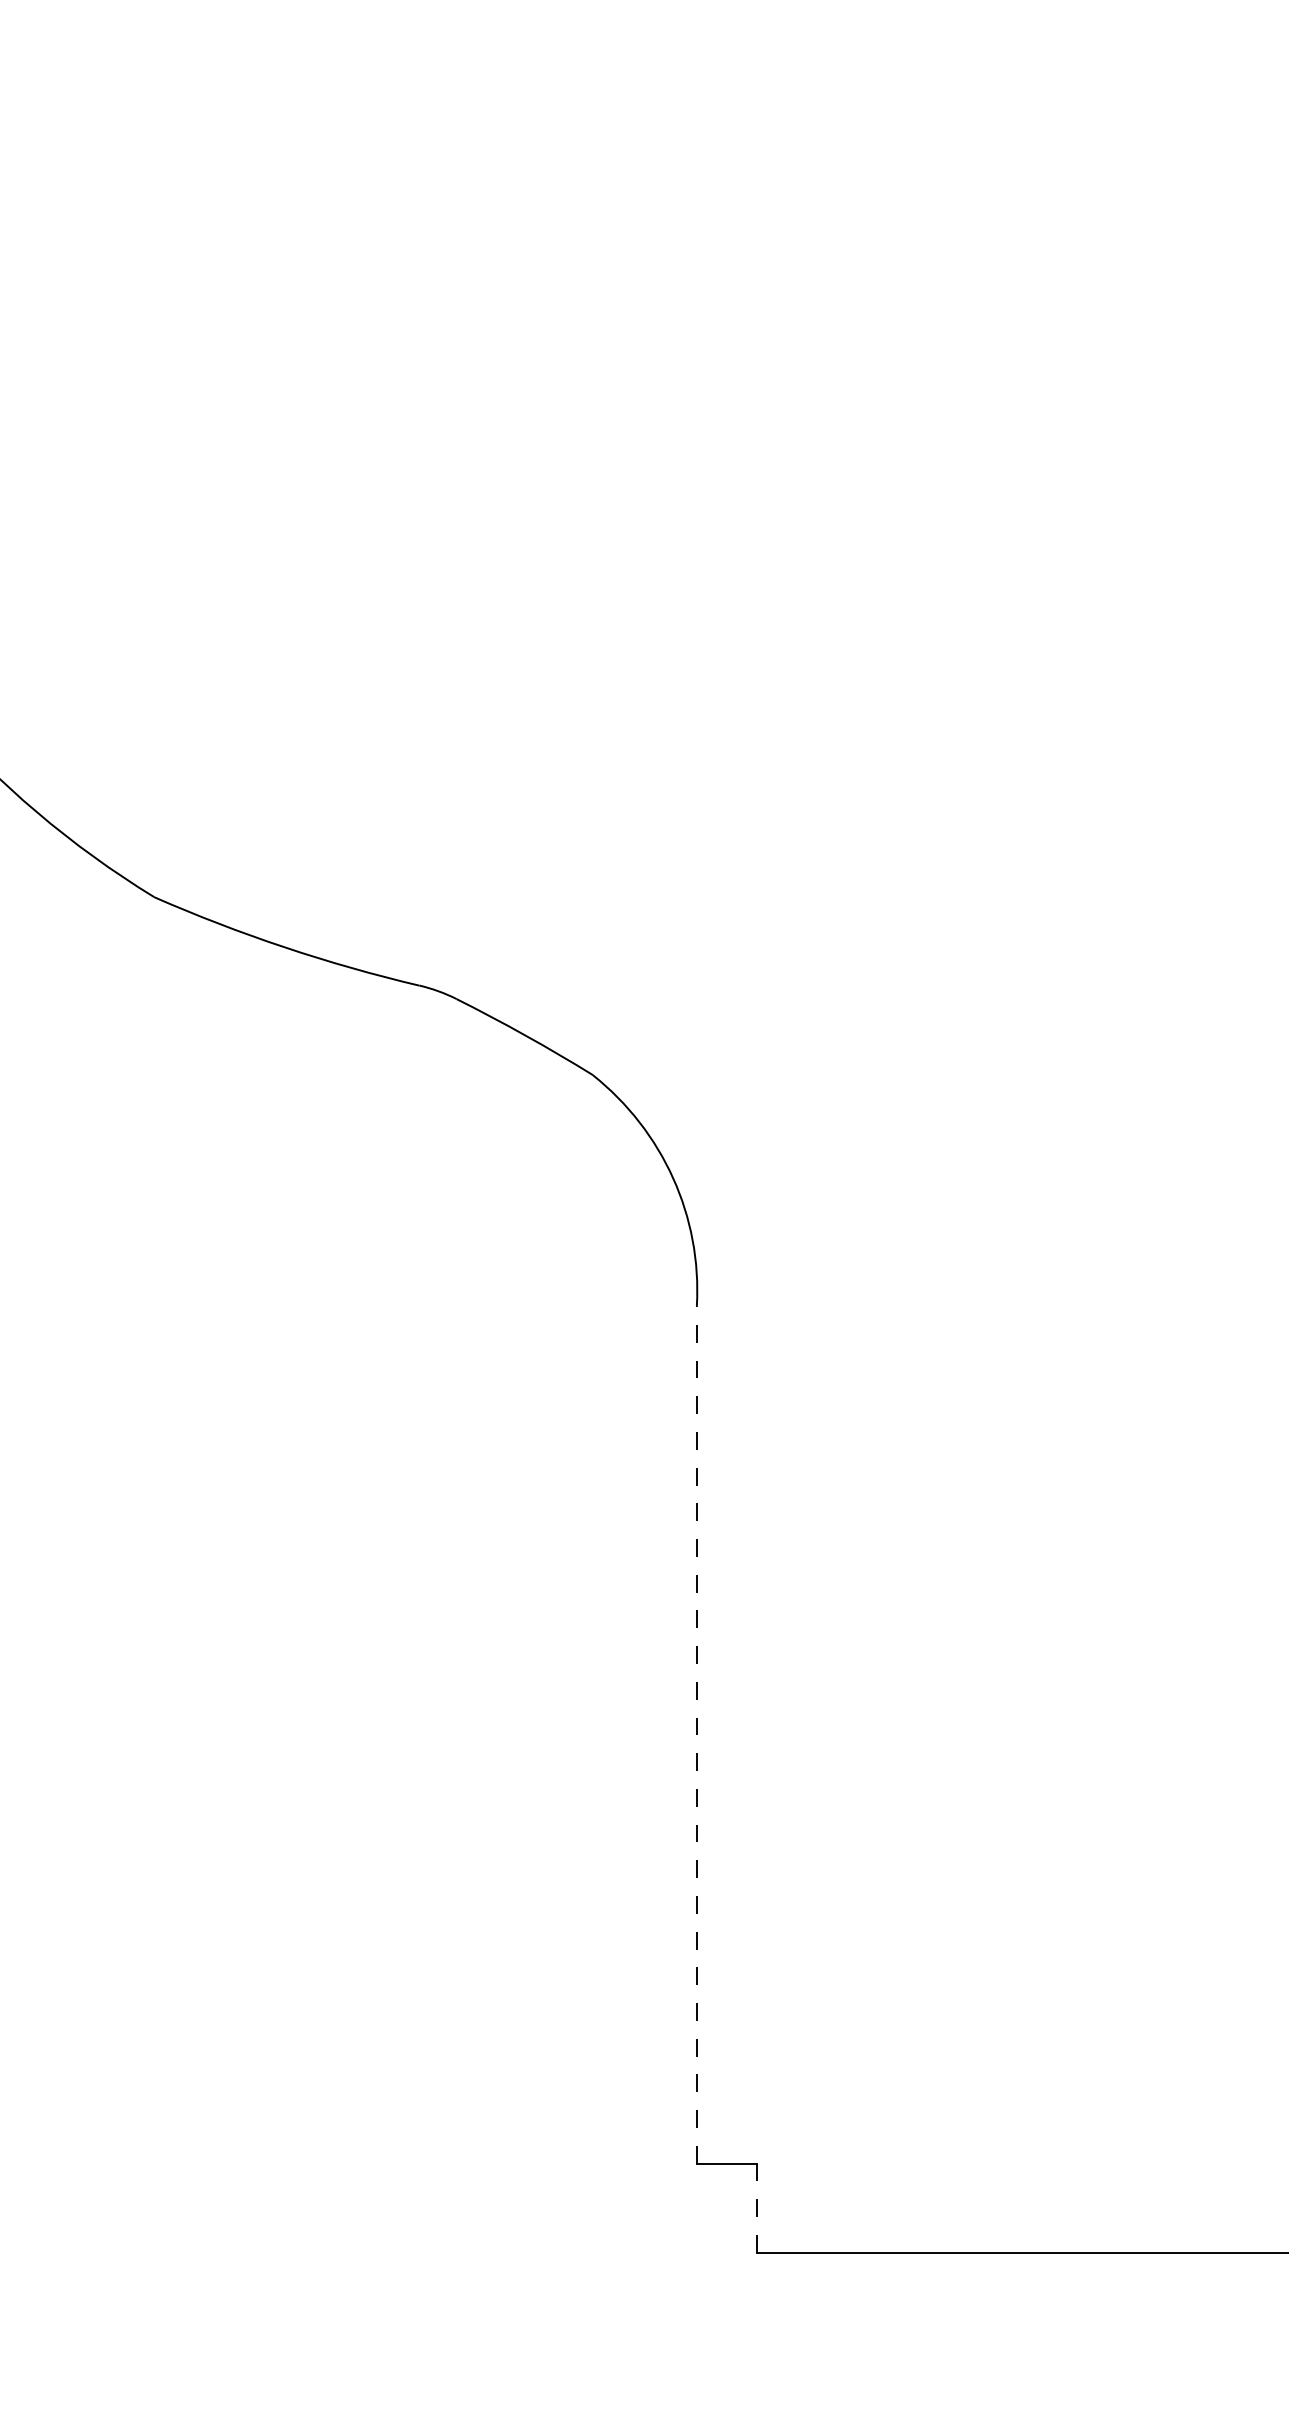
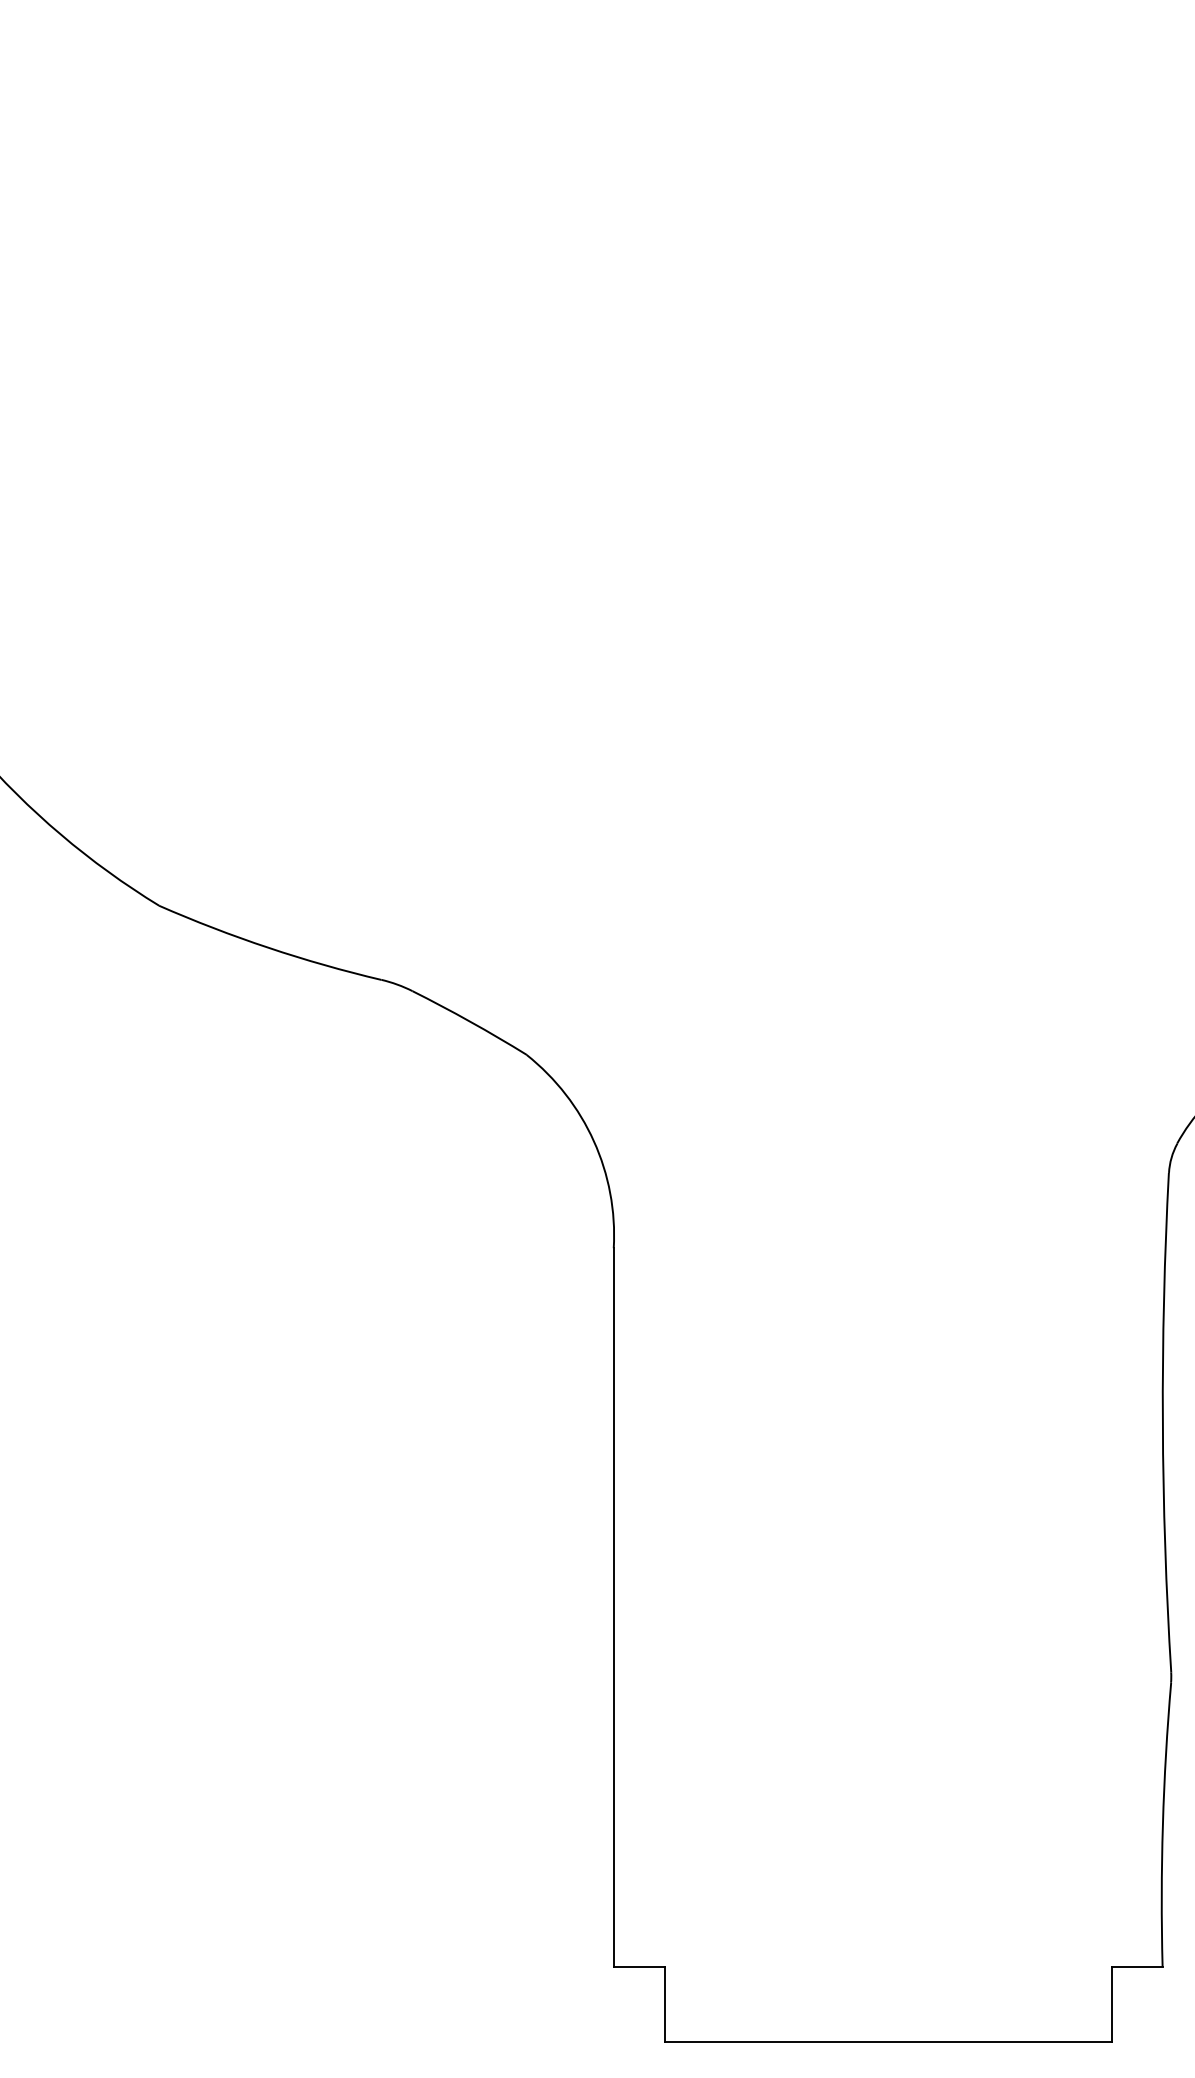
line: (696, 1734) -> (613, 1607), dashed -> solid
line: (757, 2207) -> (664, 2003), dashed -> solid

